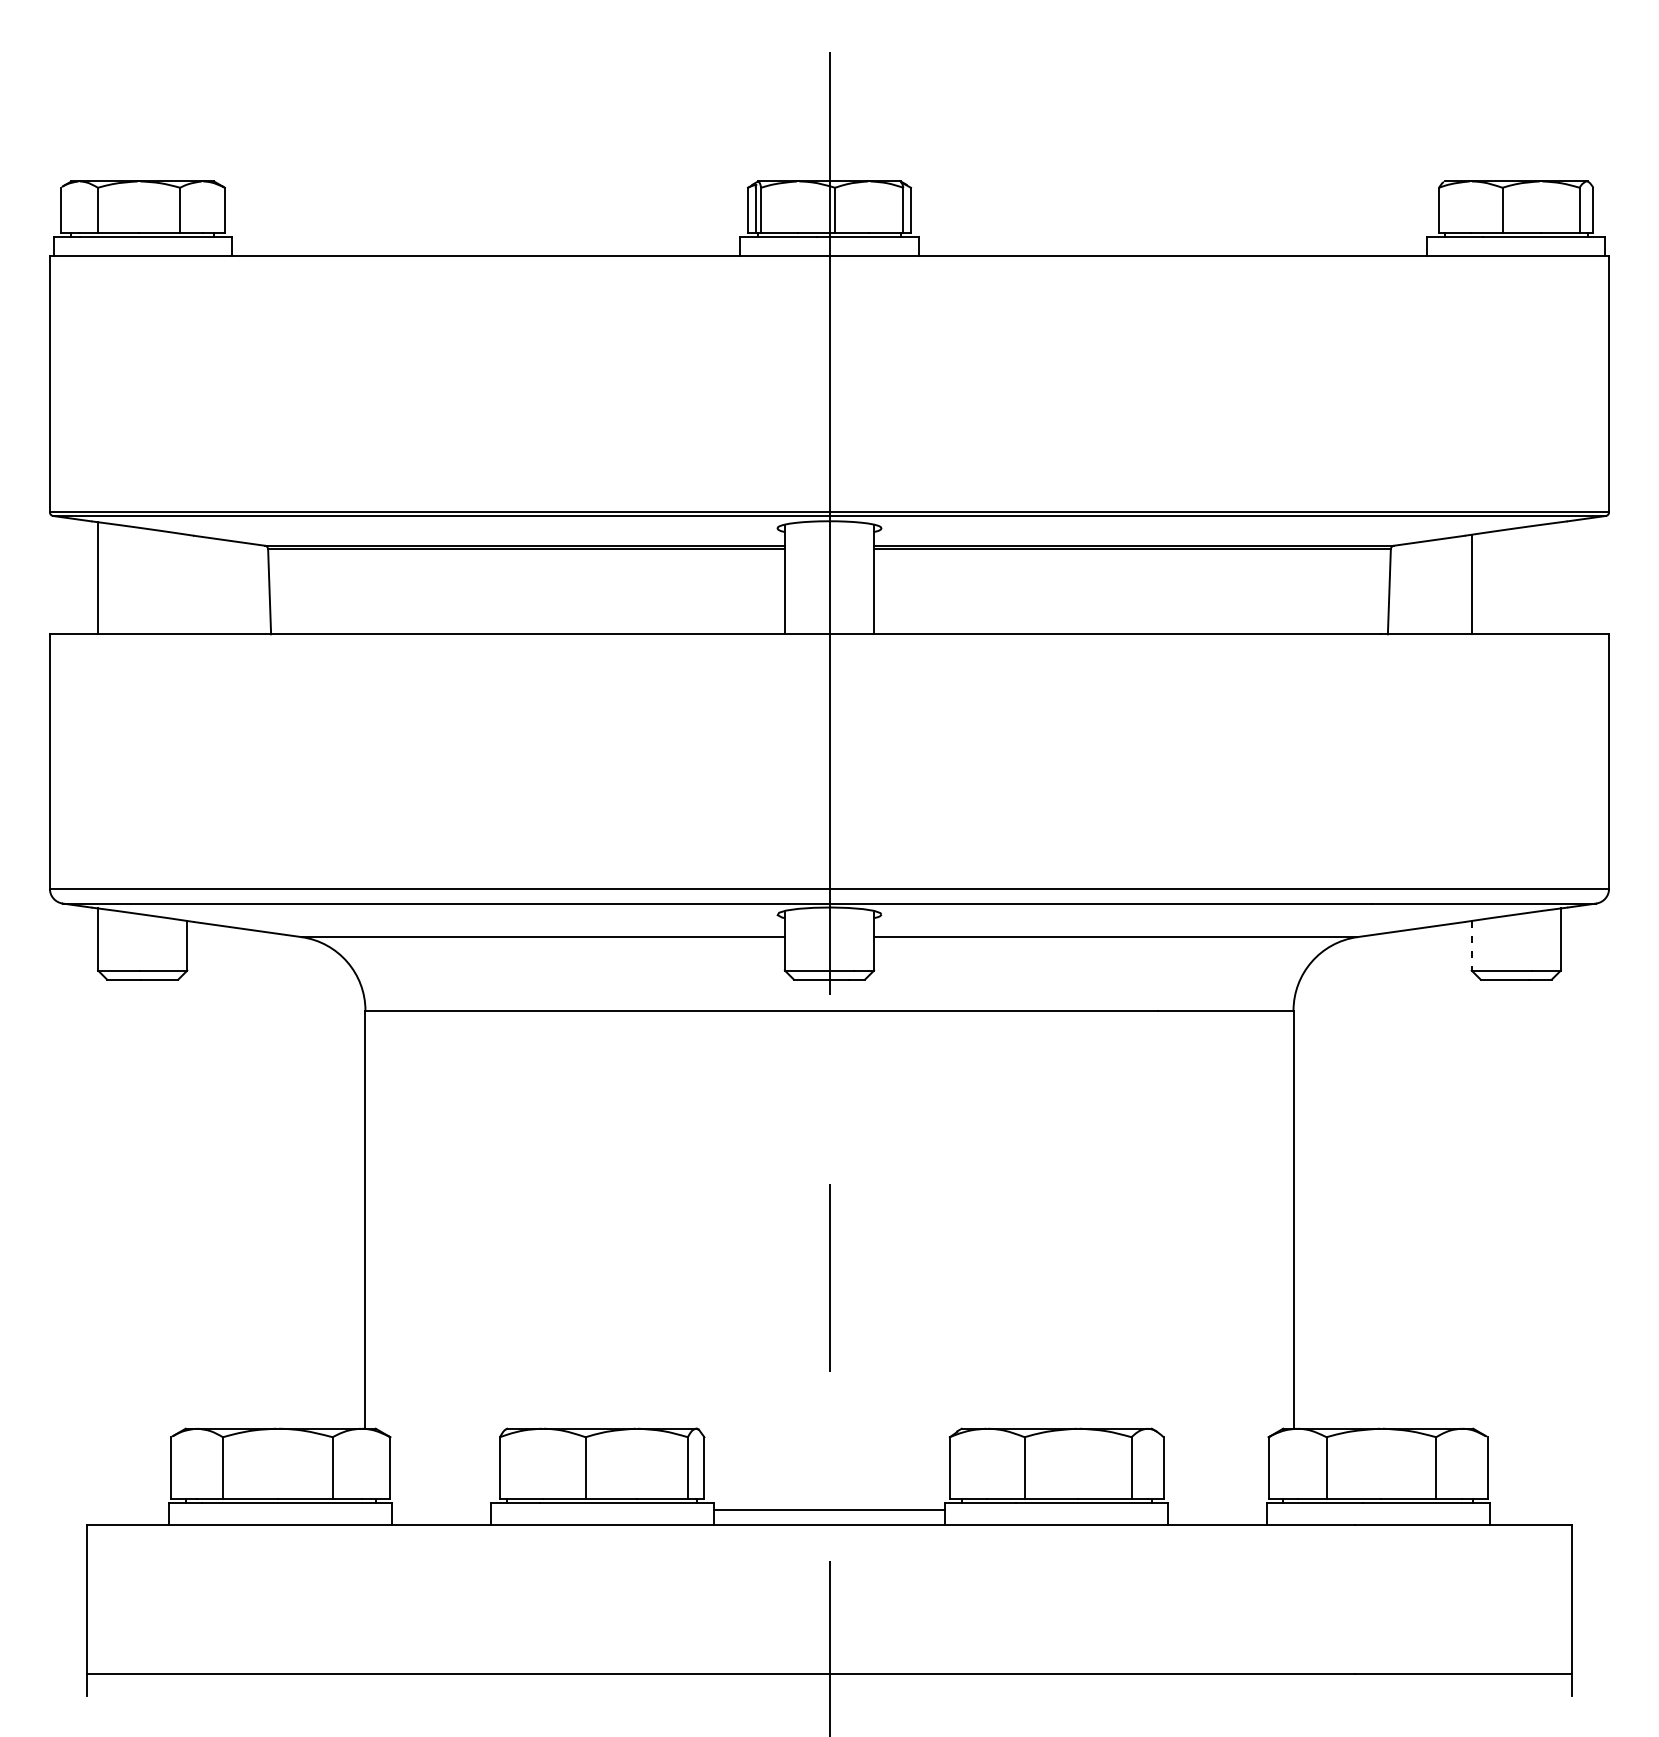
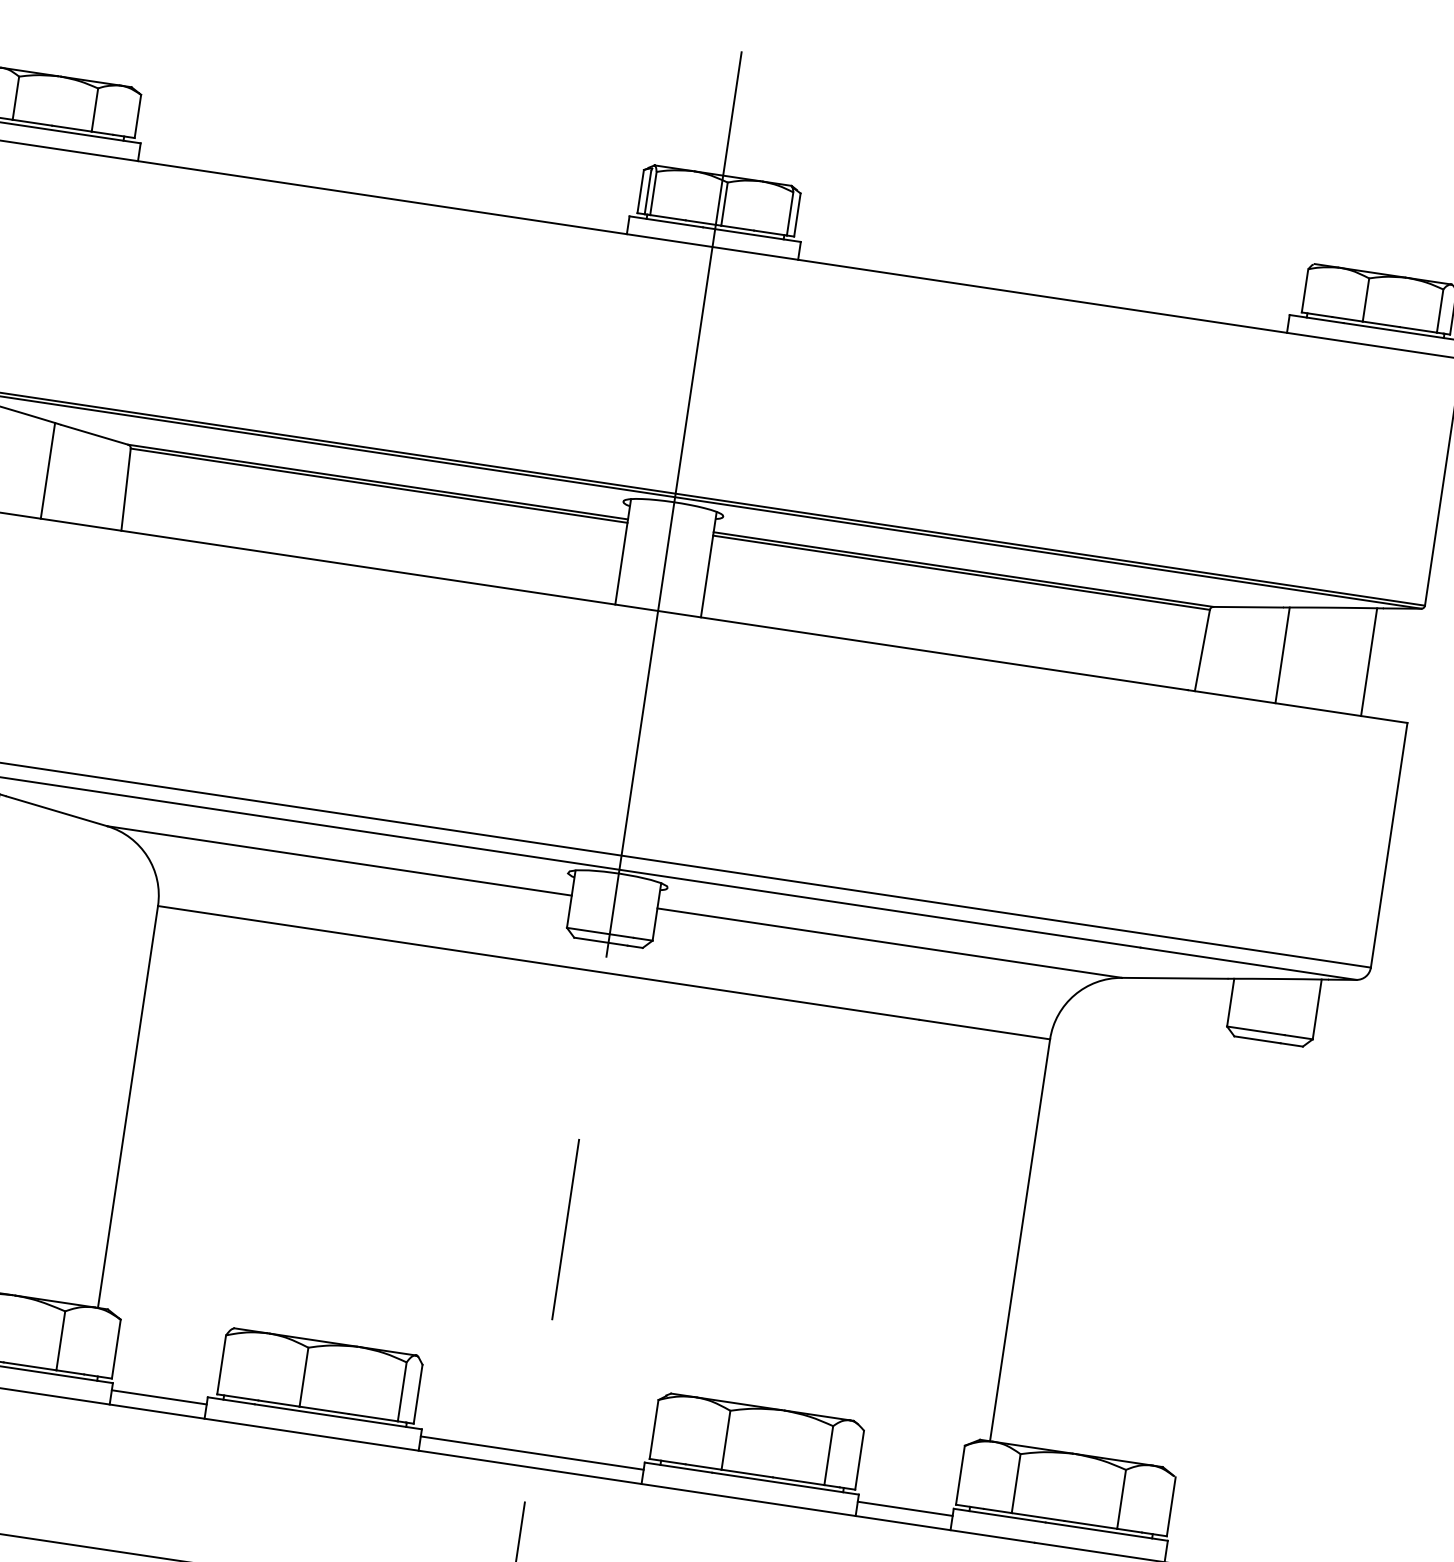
line: (1560, 578) -> (1368, 662), added
line: (187, 584) -> (48, 470), added
line: (1471, 945) -> (1230, 1002), dashed -> solid
line: (441, 1510) -> (159, 1397), added
line: (1217, 1510) -> (905, 1508), added

